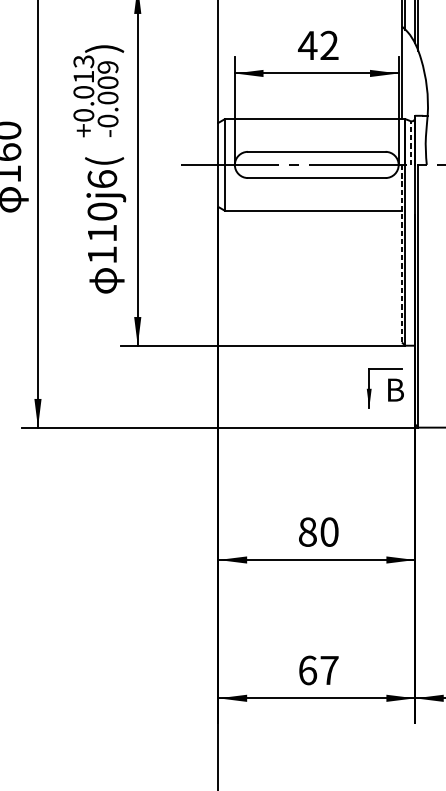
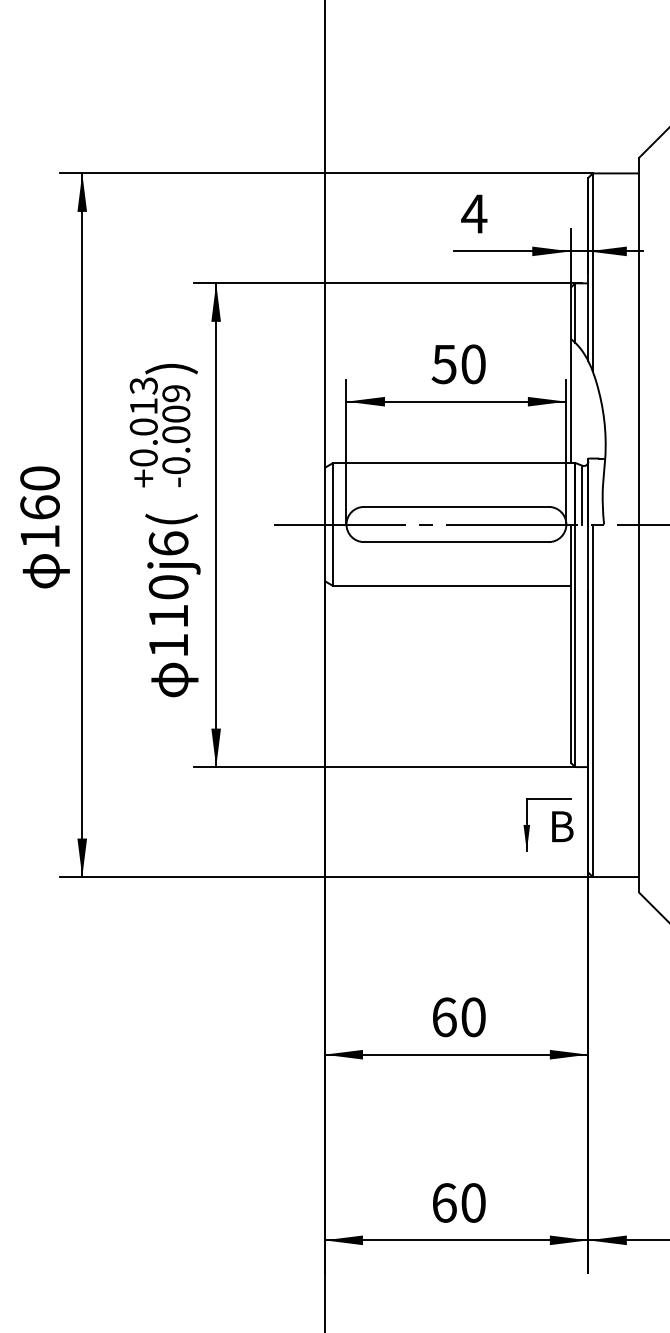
text: (318, 45) -> (458, 364), 42 -> 50
line: (410, 142) -> (582, 494), dashed -> solid
line: (401, 253) -> (570, 643), dashed -> solid
text: (307, 532) -> (444, 1017), 80 -> 60
text: (329, 670) -> (473, 1202), 67 -> 60

